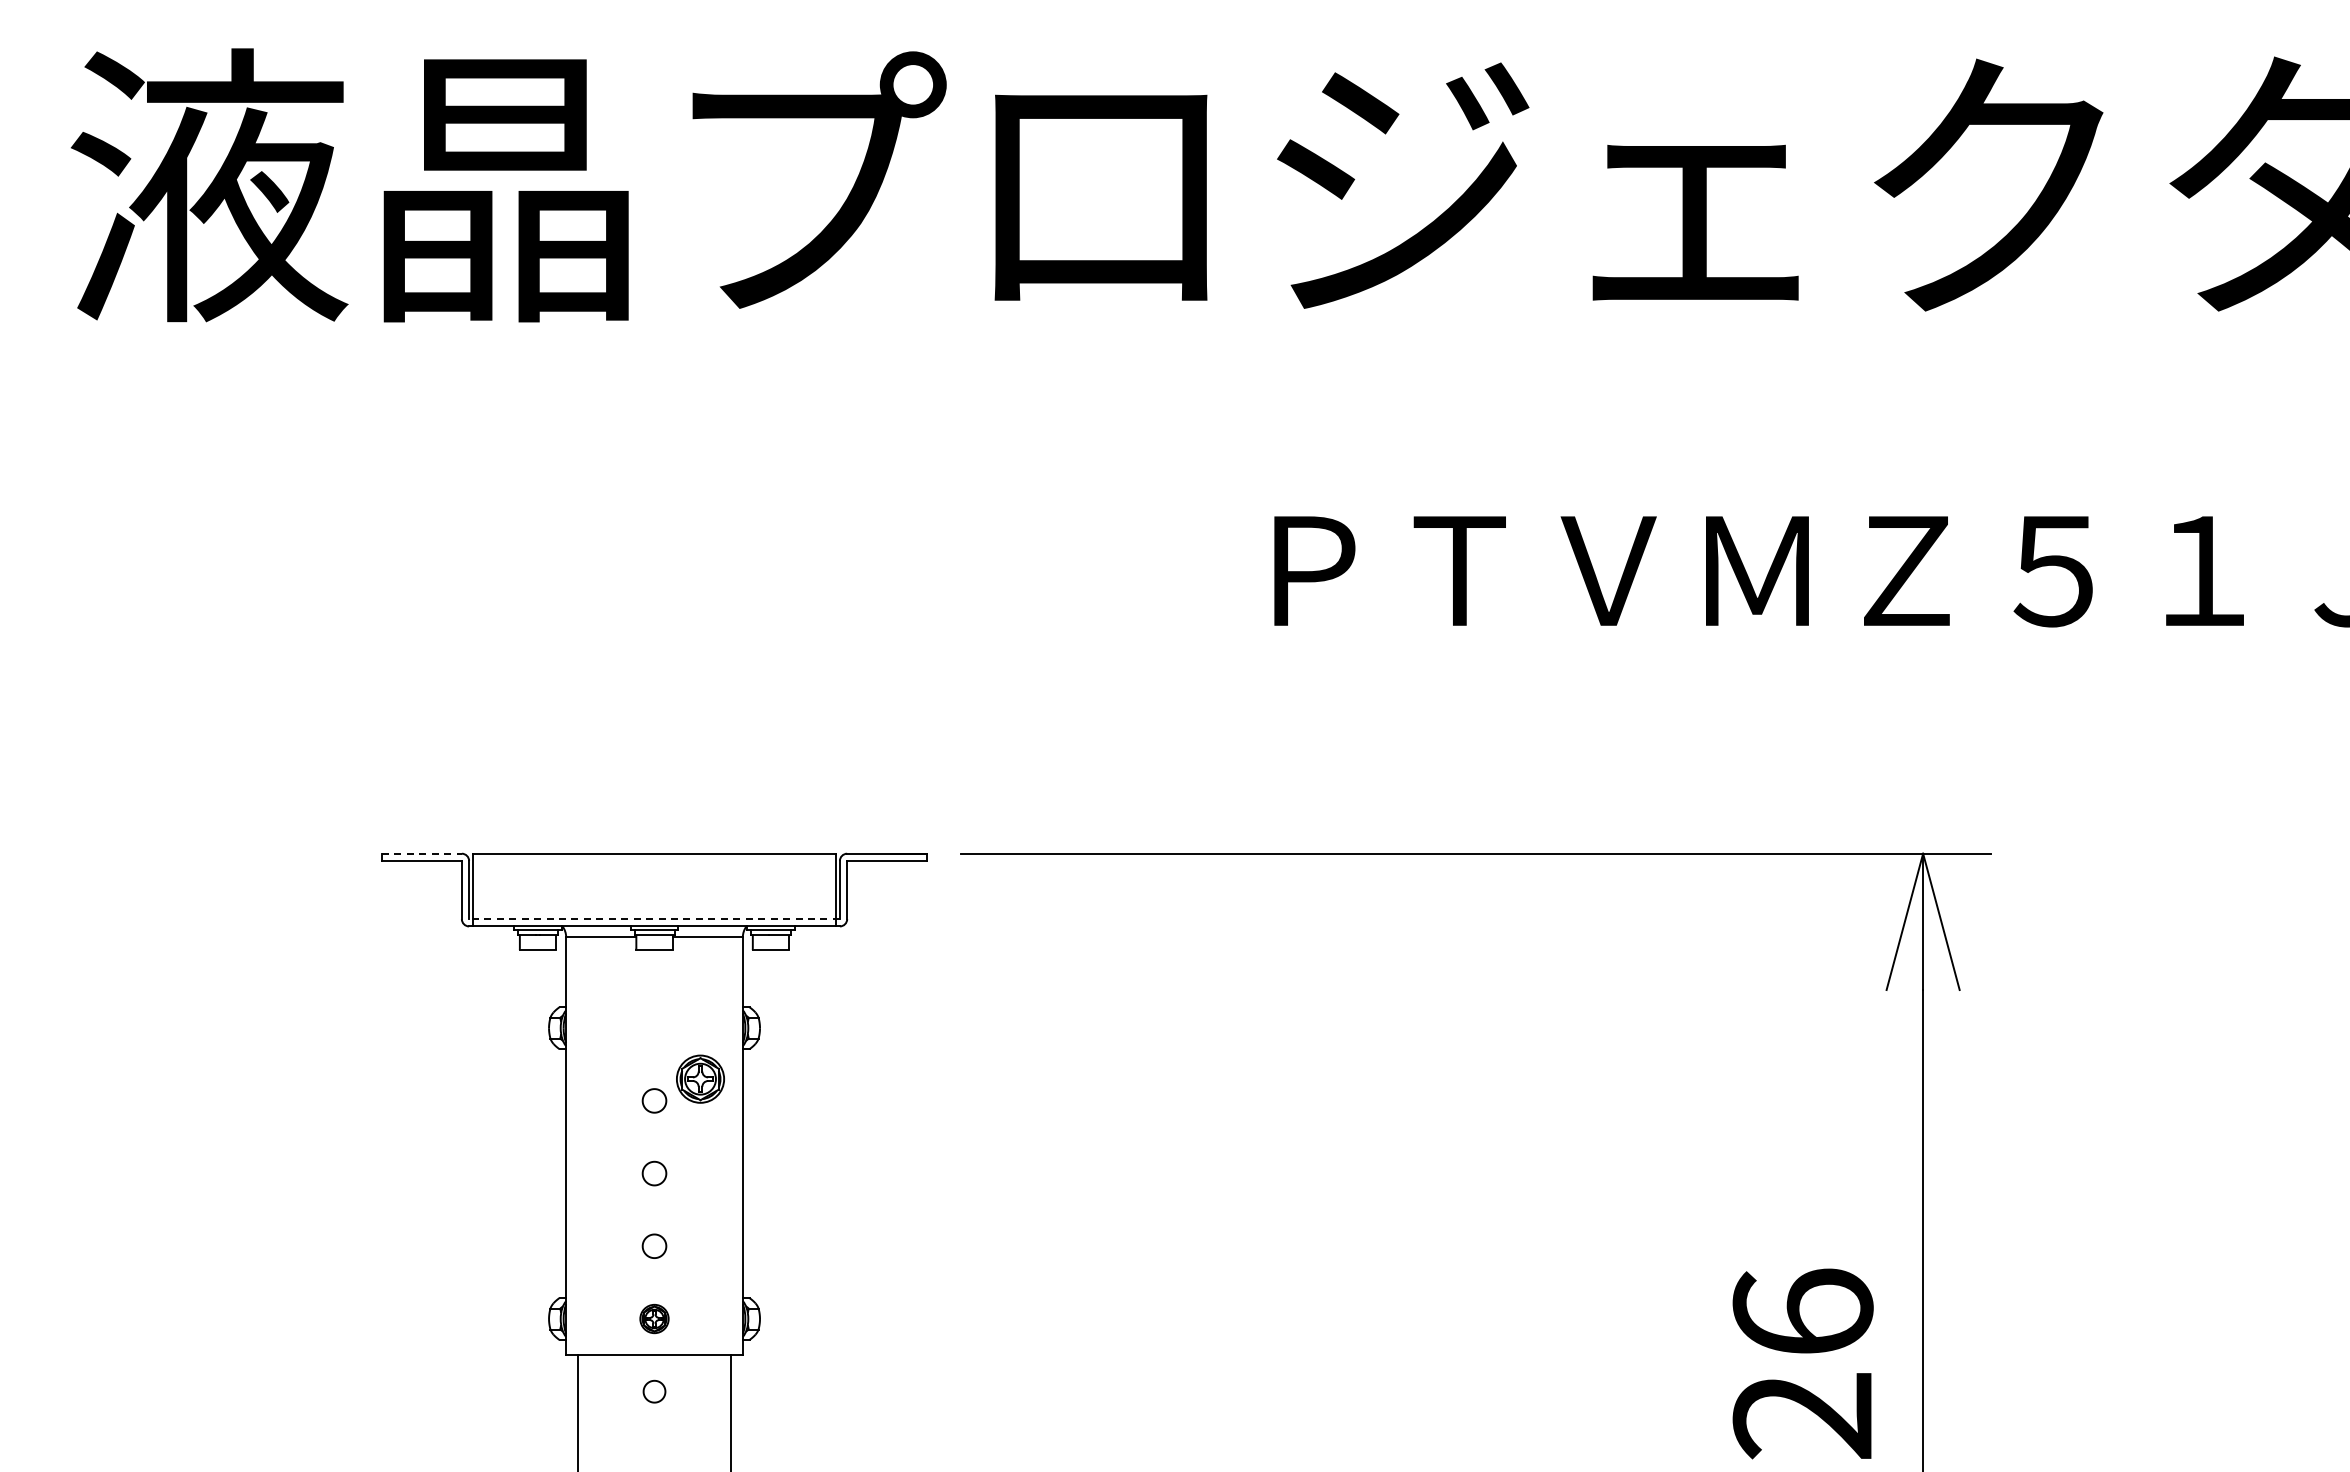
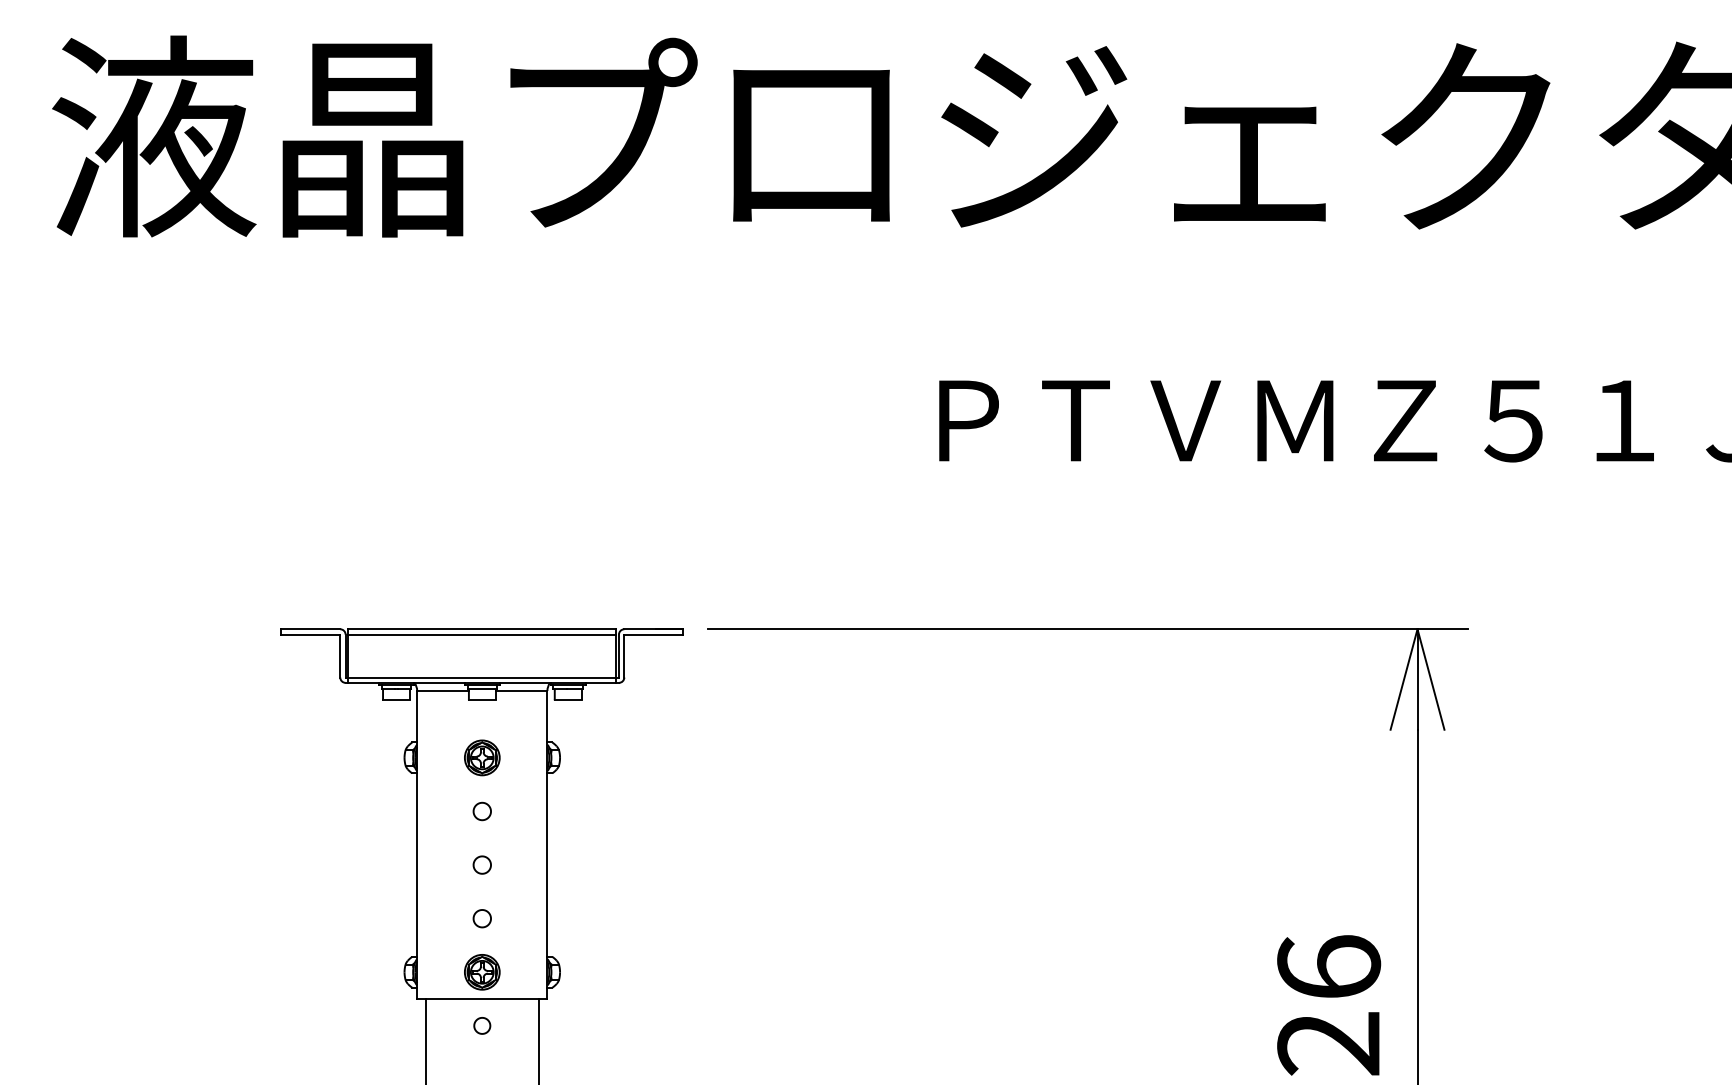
line: (421, 853) -> (310, 629), dashed -> solid
line: (654, 860) -> (482, 634), added
line: (654, 919) -> (482, 677), dashed -> solid
part: (700, 1078) -> (482, 757), moved
part: (654, 1318) -> (482, 971), size x1.67

